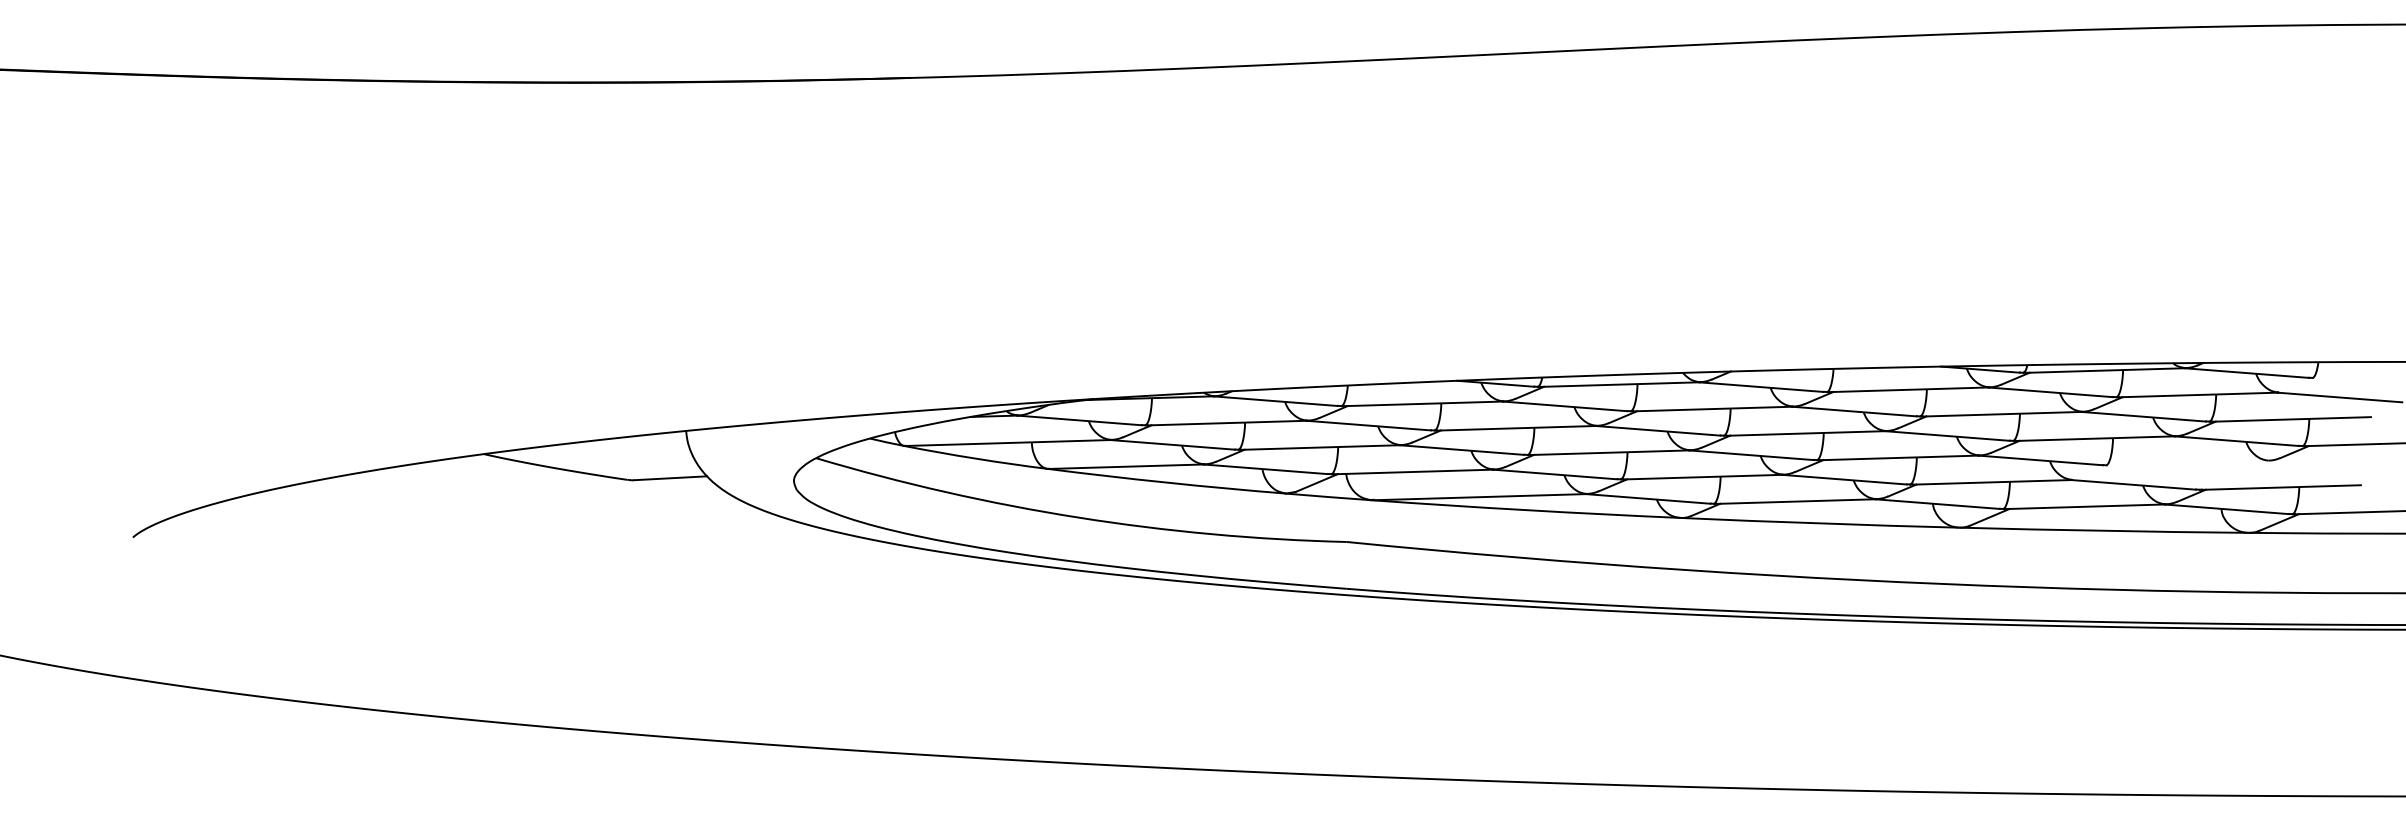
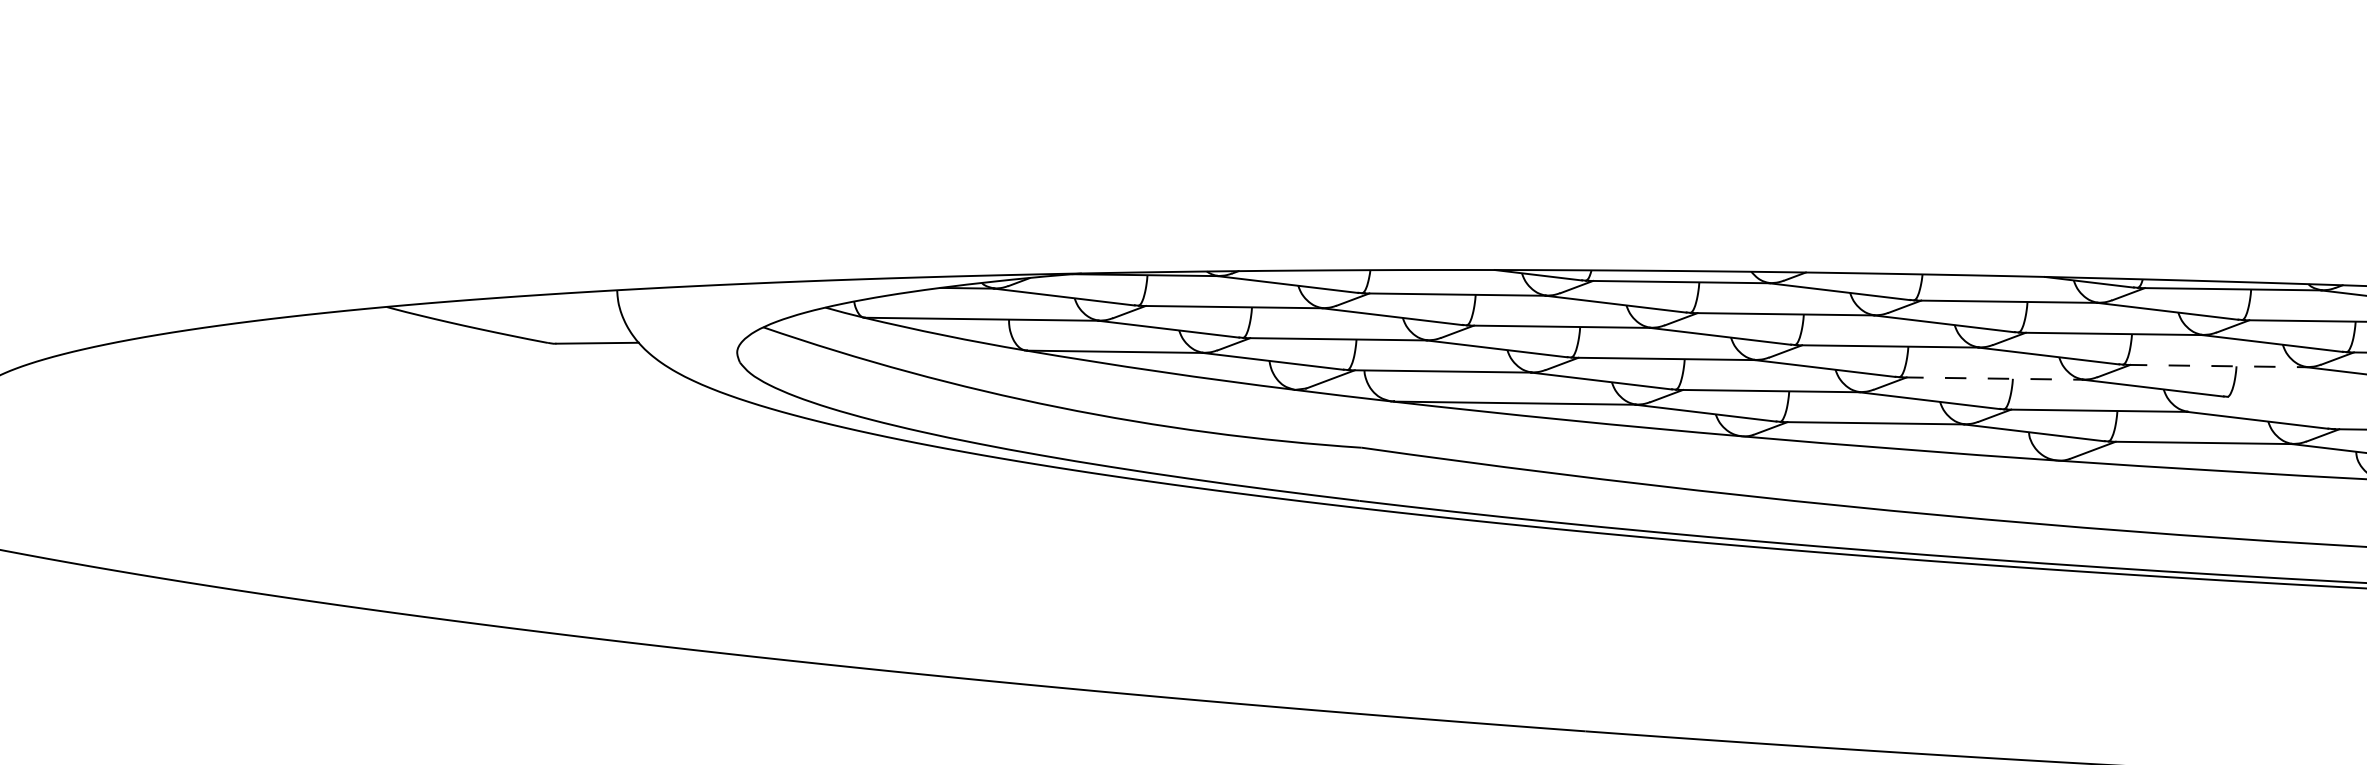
line: (2095, 438) -> (2216, 365), solid -> dashed
line: (1899, 457) -> (1993, 378), solid -> dashed

